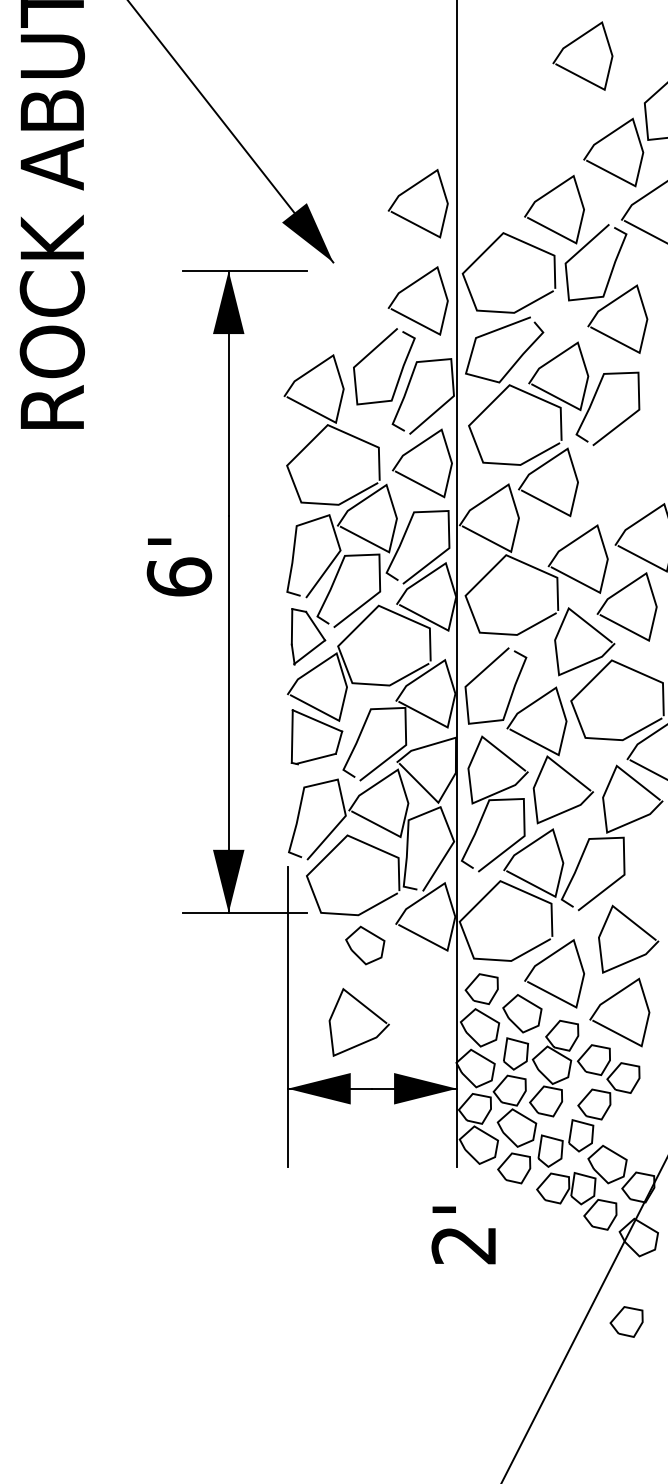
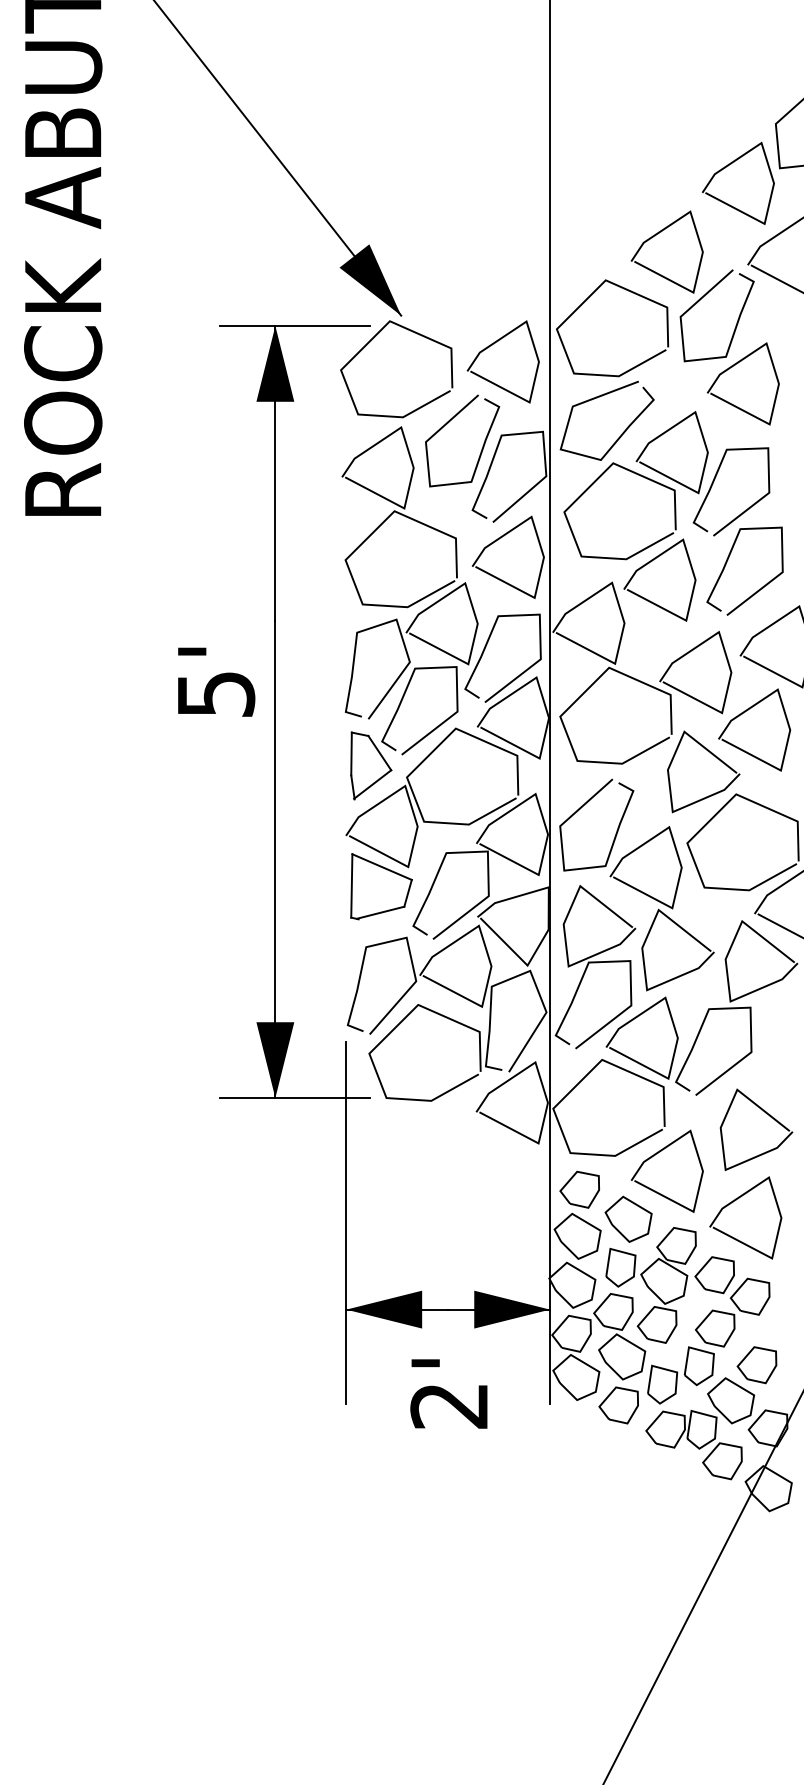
curve: (574, 42) -> (691, 50), removed
curve: (409, 190) -> (492, 228), removed
curve: (307, 284) -> (370, 342), added
curve: (604, 467) -> (727, 562), added
text: (178, 576) -> (215, 693), 6' -> 5'
part: (365, 944) -> (439, 1136), removed
curve: (367, 1009) -> (442, 1214), removed
text: (463, 1234) -> (448, 1393), moved
part: (626, 1322) -> (756, 1365), moved

